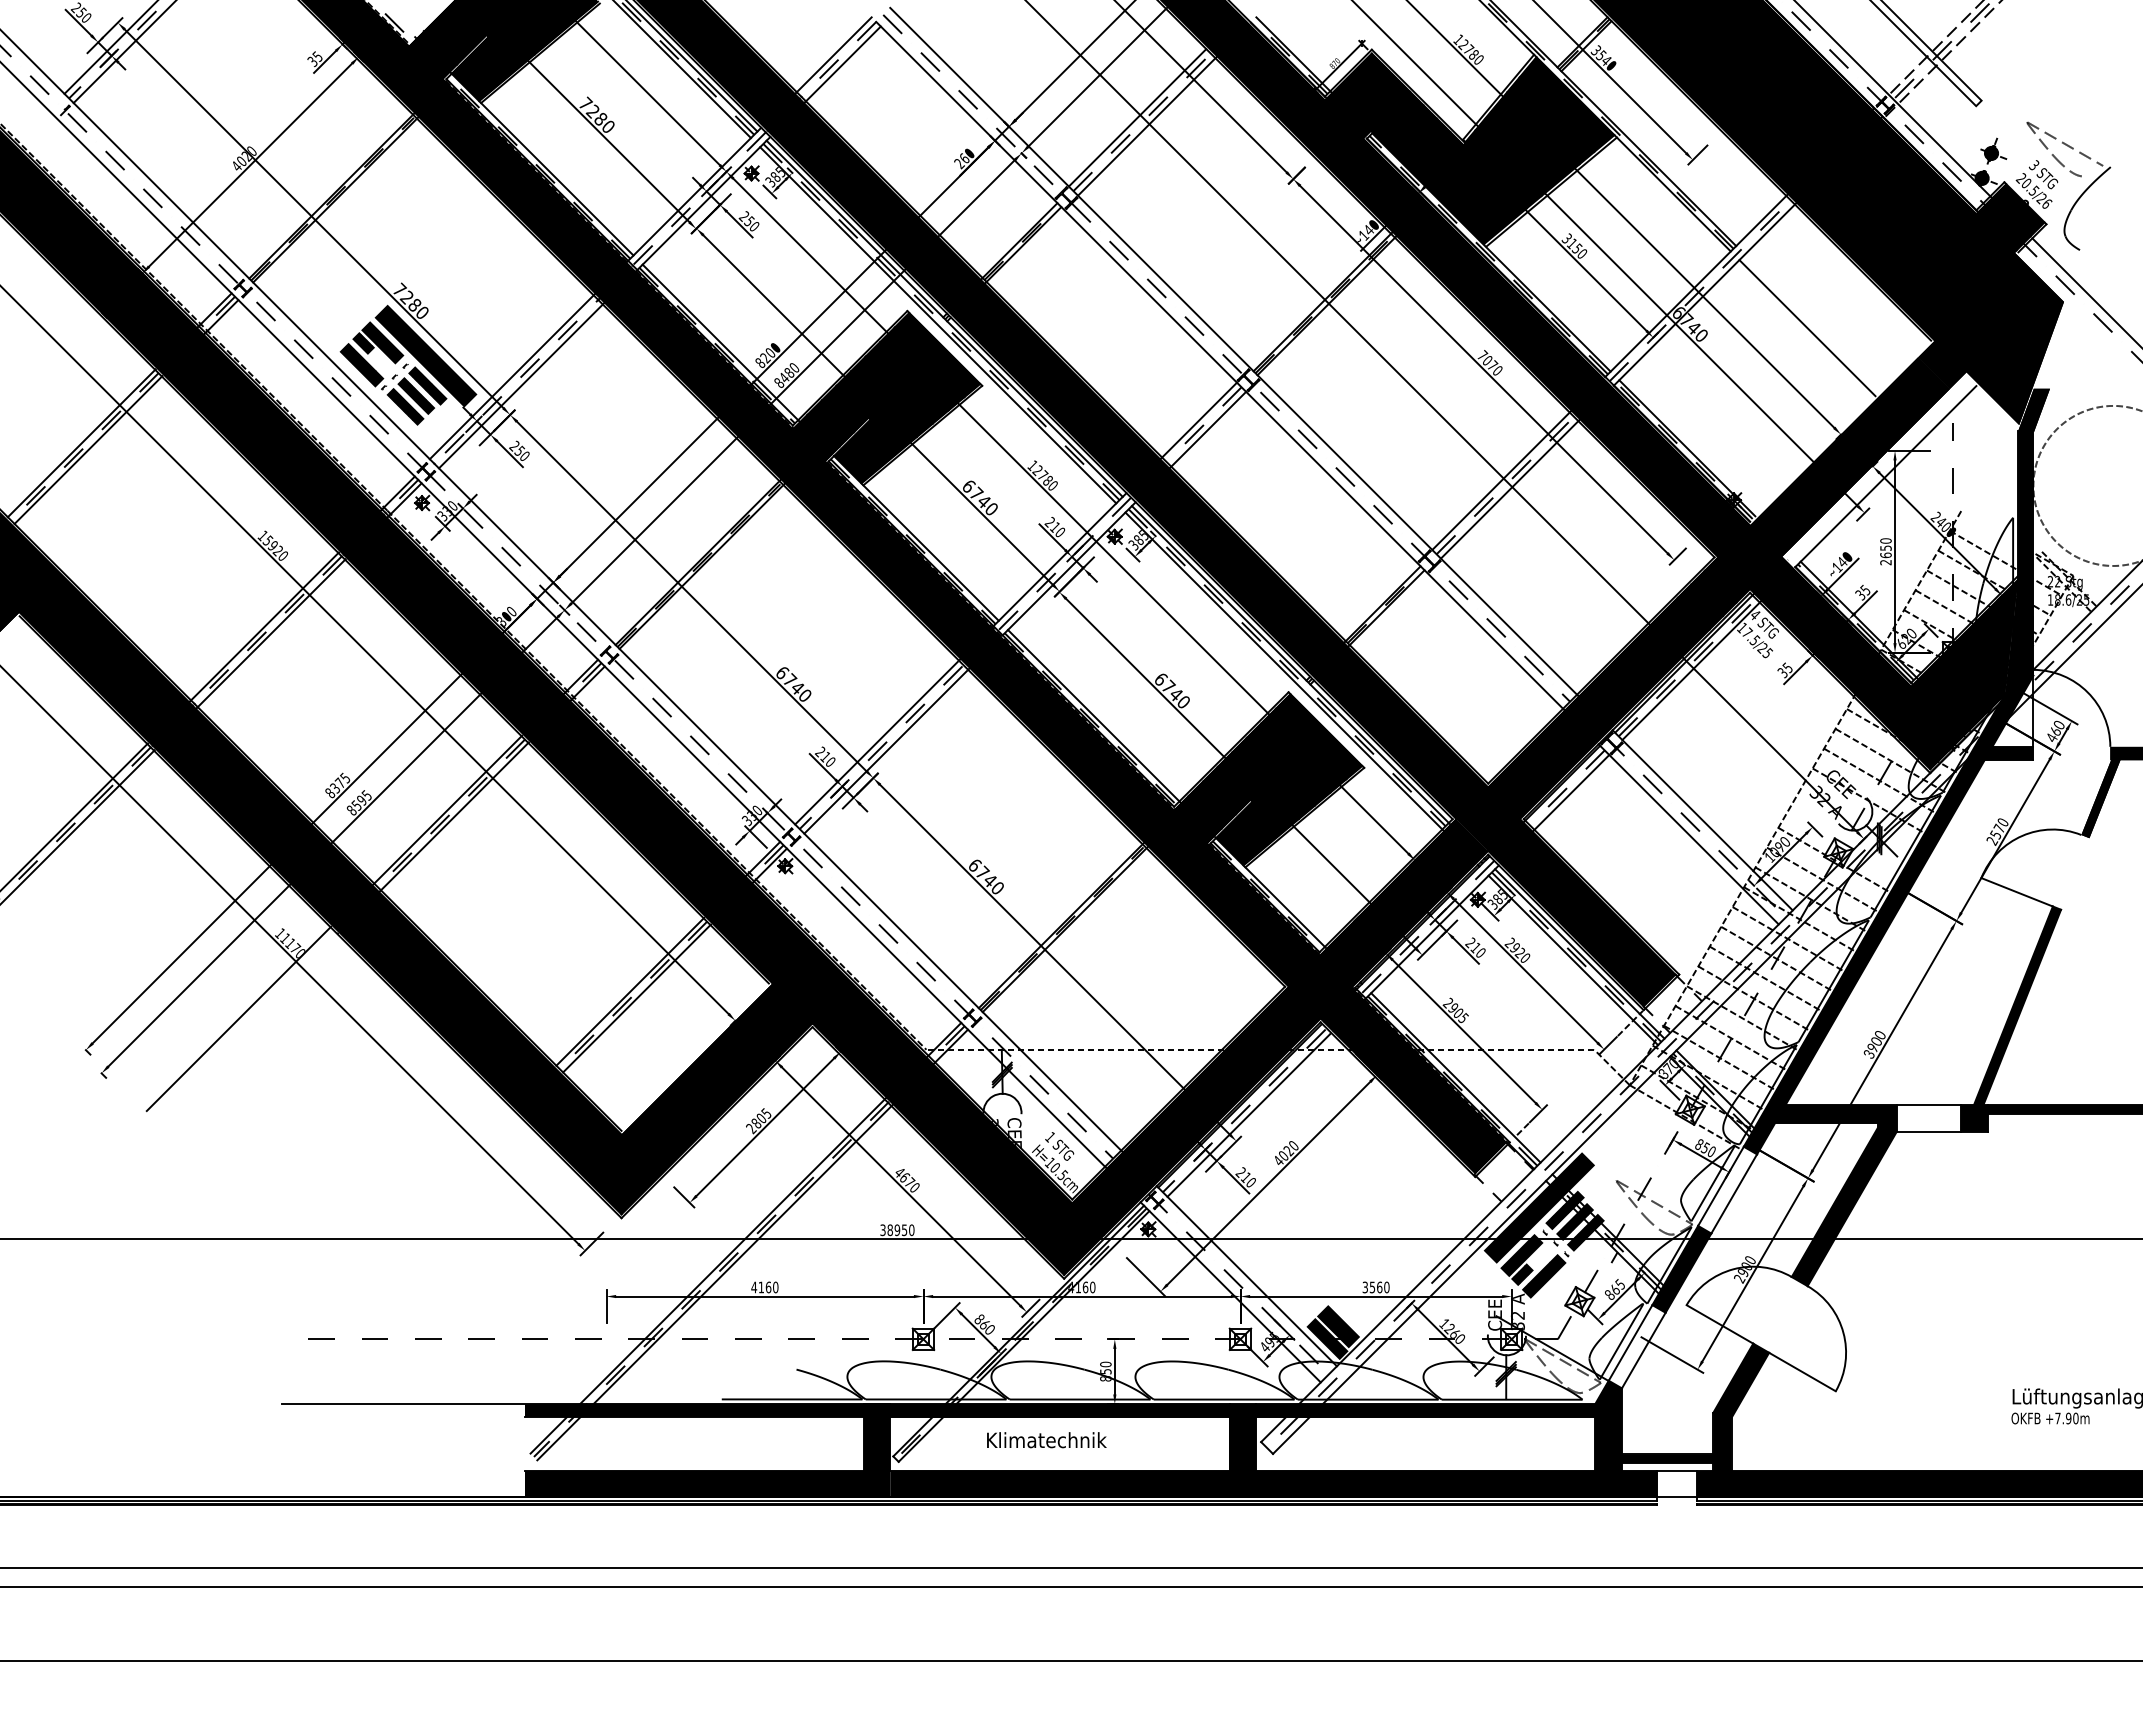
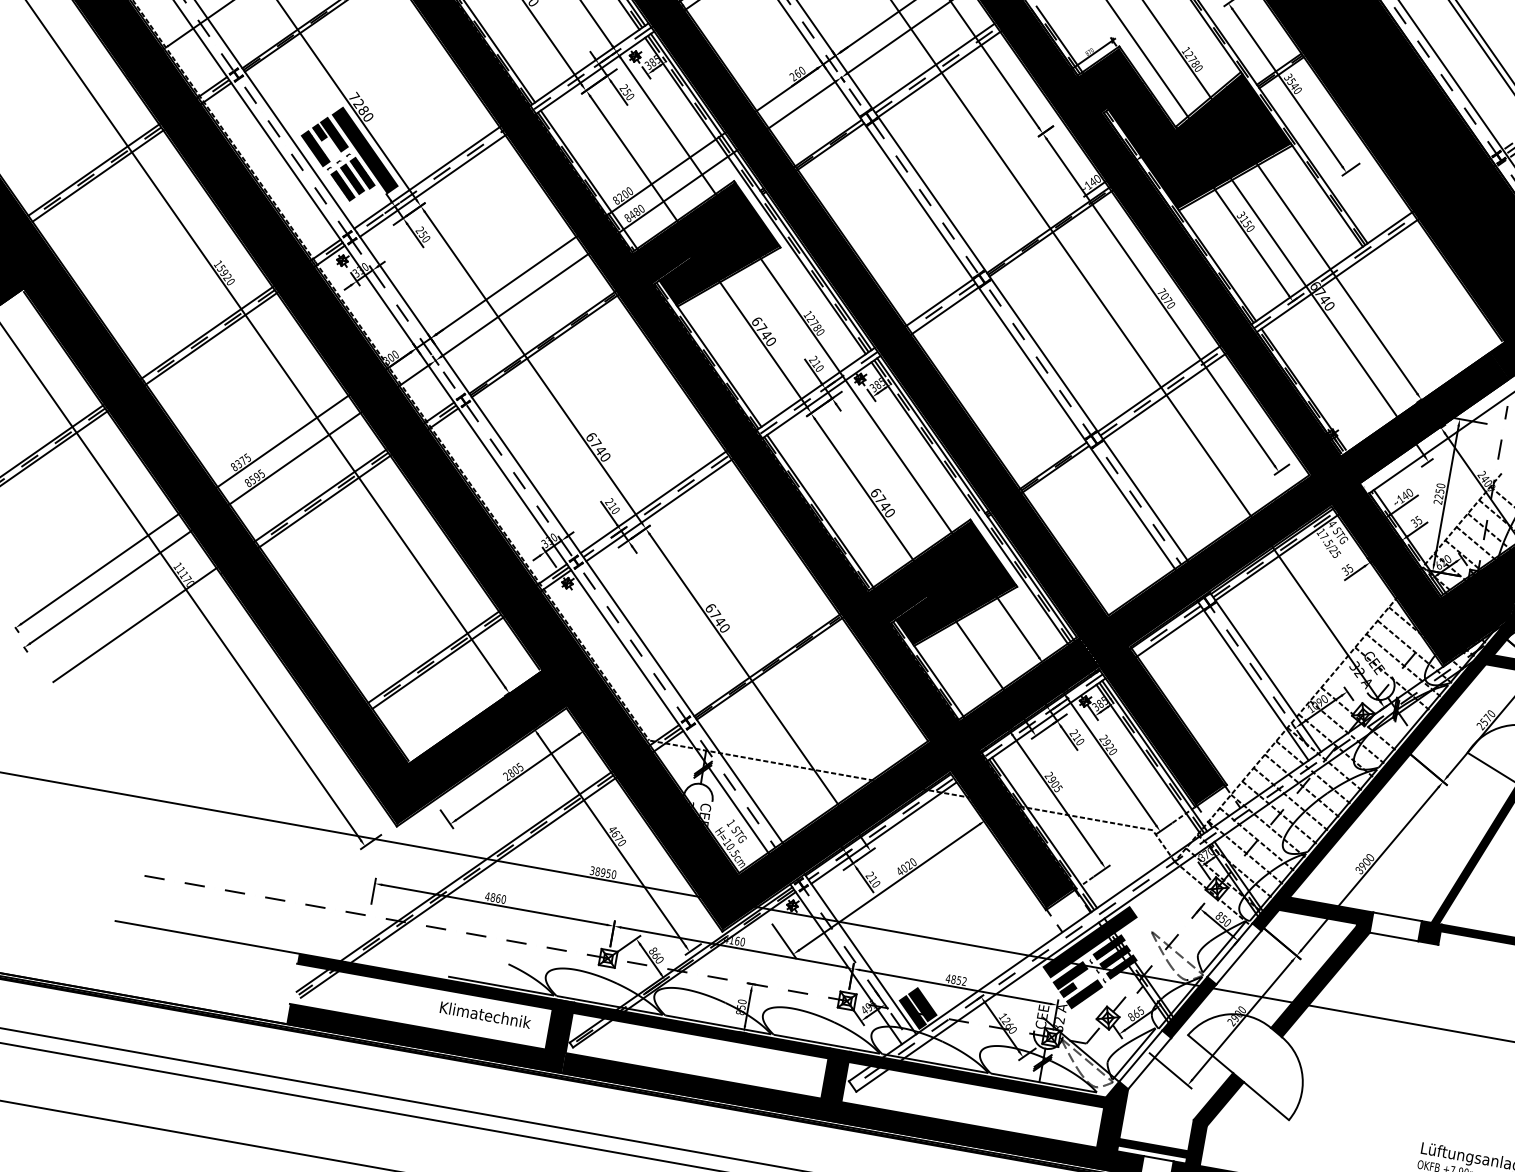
line: (1807, 328) -> (1410, 315), removed
text: (1885, 555) -> (1438, 496), 2650 -> 2250
text: (761, 1287) -> (493, 897), 4160 -> 4860
text: (1375, 1287) -> (955, 980), 3560 -> 4852
text: (1046, 1440) -> (485, 1015), moved

